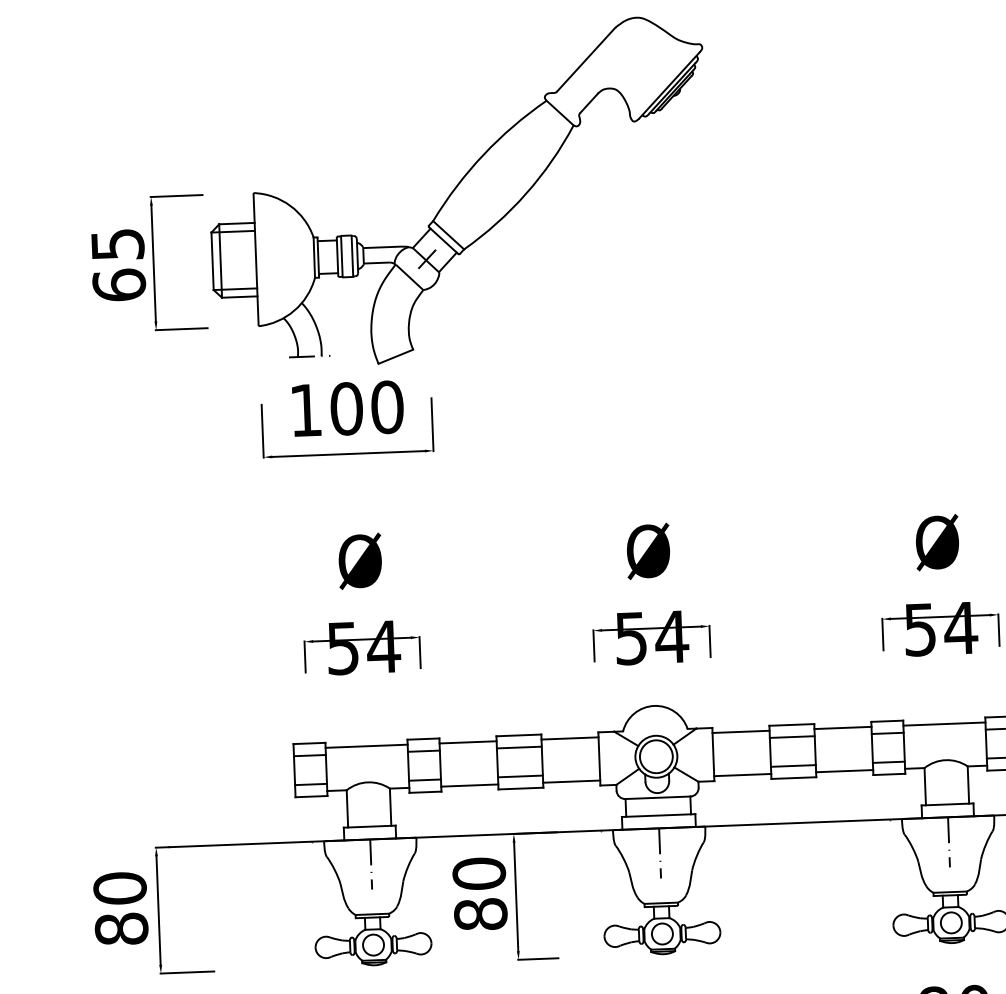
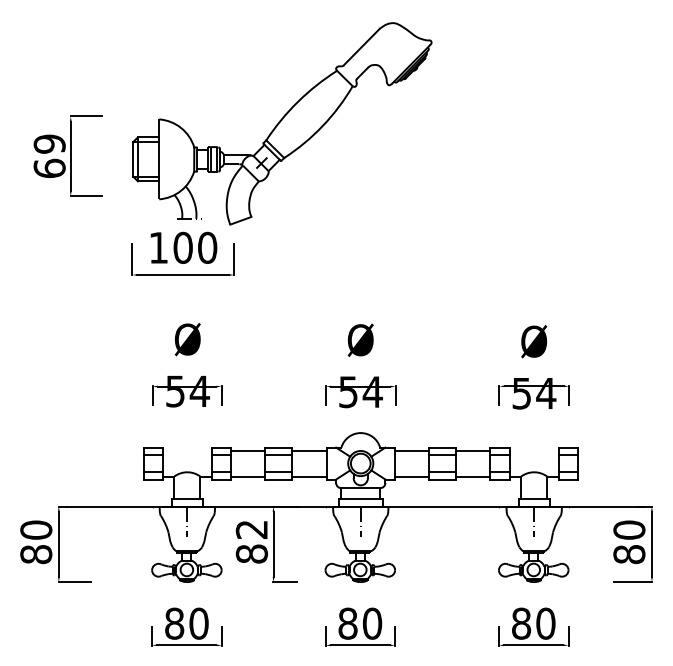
part: (459, 191) -> (282, 123), moved
text: (117, 243) -> (49, 143), 65 -> 69
line: (943, 723) -> (533, 450), removed
line: (365, 746) -> (186, 450), removed
text: (478, 873) -> (251, 529), 80 -> 82

